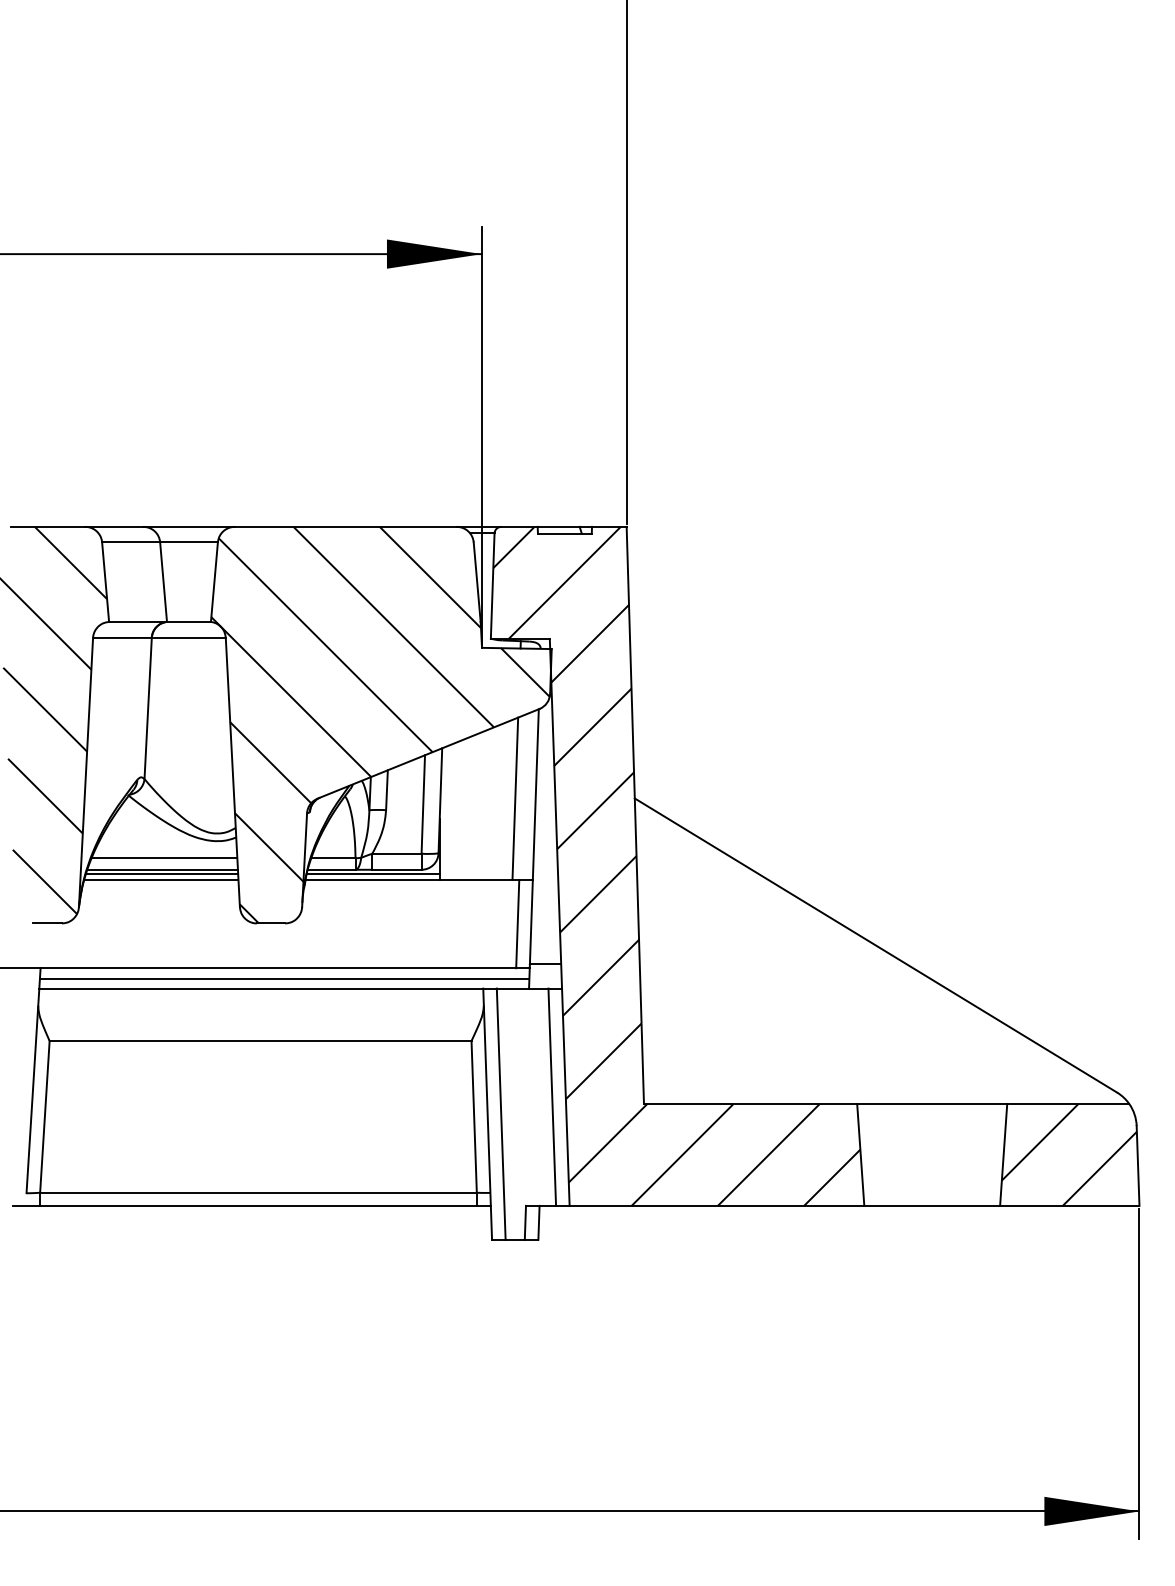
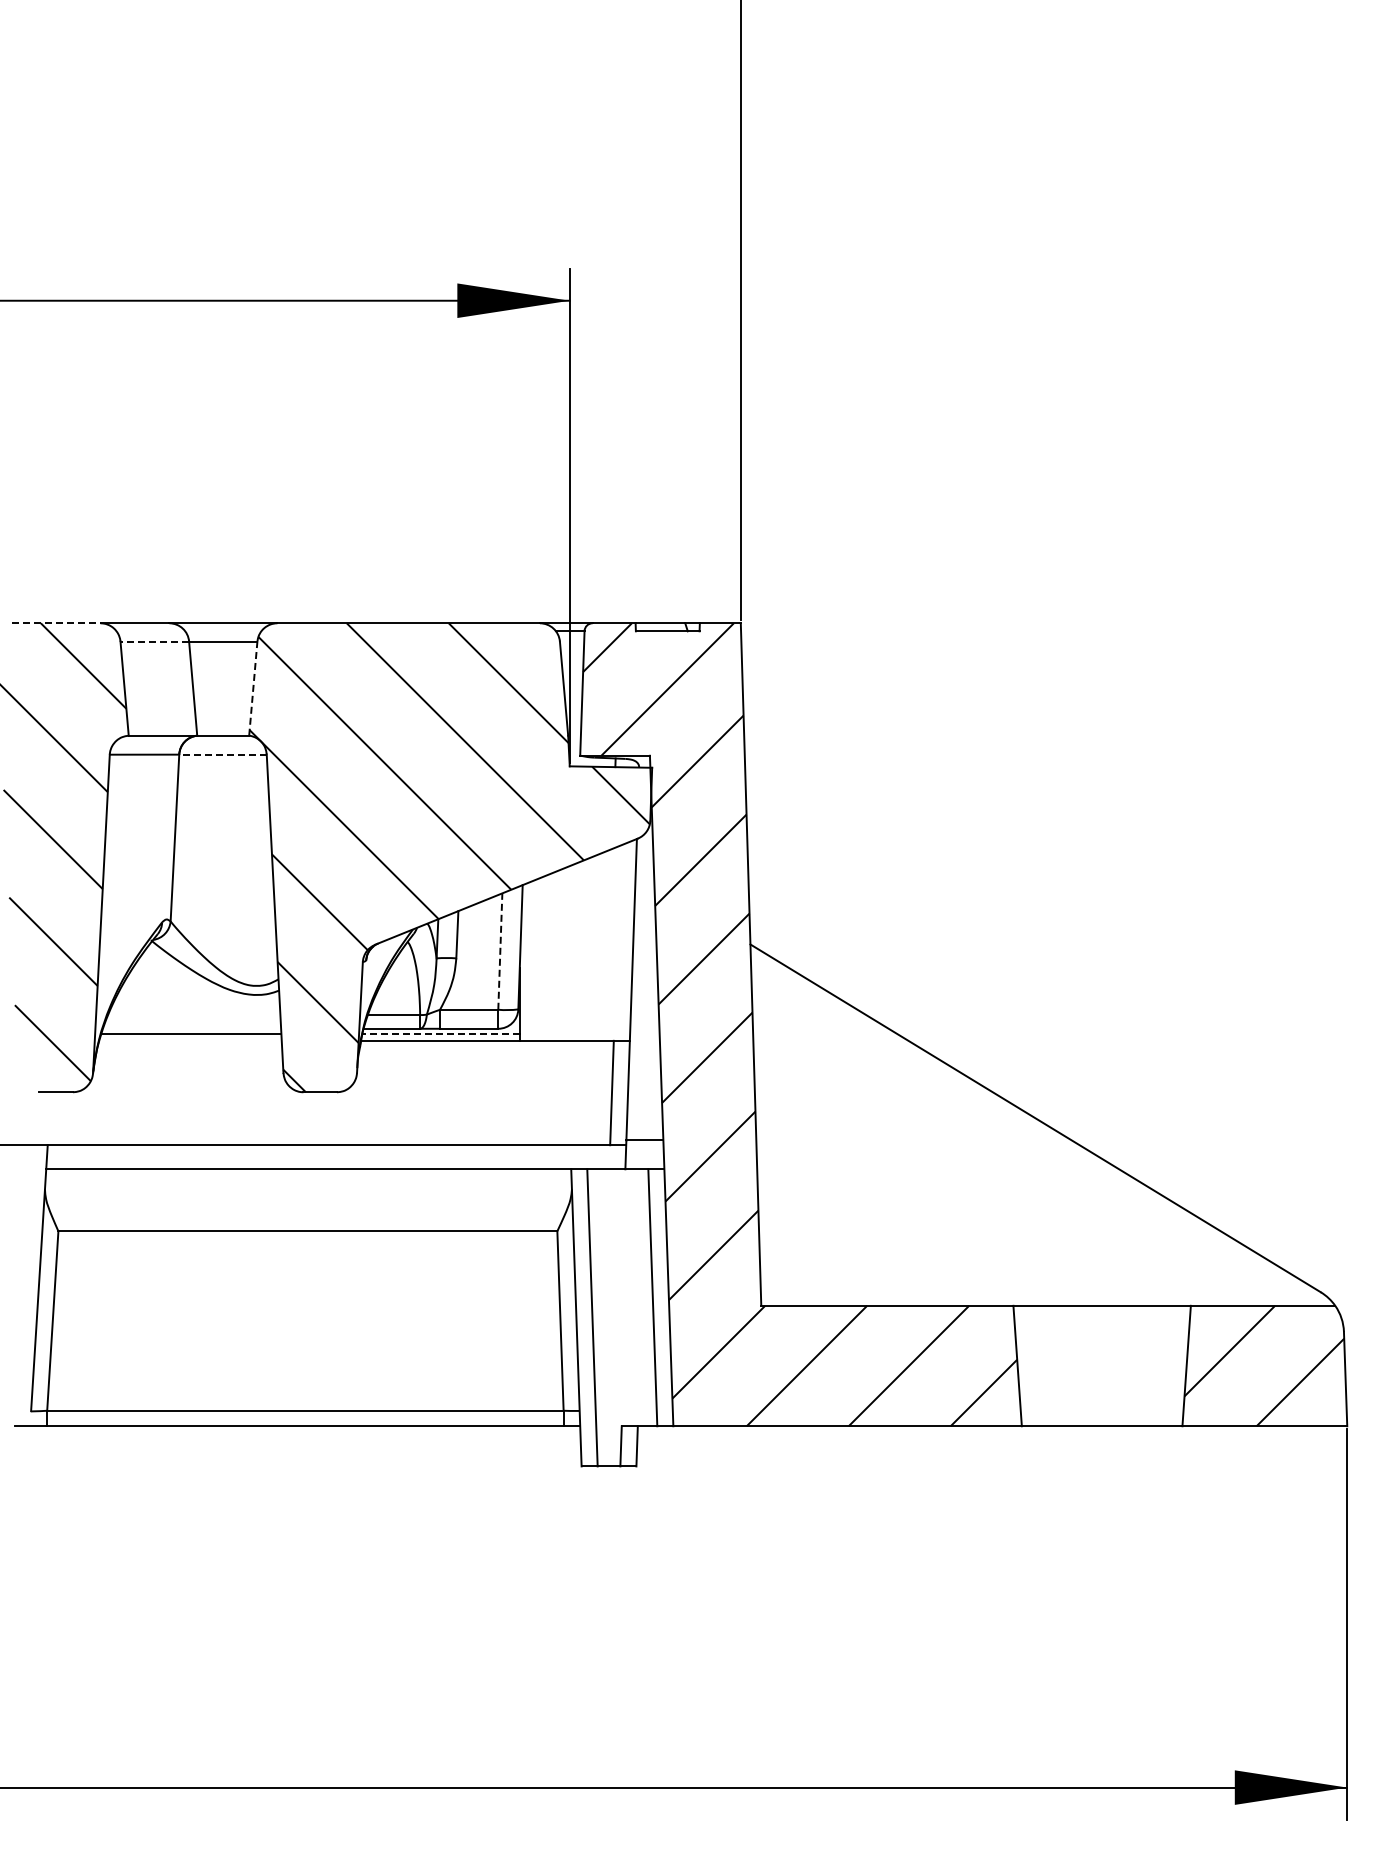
line: (48, 527) -> (56, 623), solid -> dashed
line: (130, 542) -> (154, 641), solid -> dashed
line: (214, 582) -> (253, 688), solid -> dashed
line: (189, 637) -> (223, 754), solid -> dashed
line: (514, 798) -> (608, 944), removed
line: (423, 804) -> (500, 951), solid -> dashed
line: (164, 858) -> (194, 1015), removed
line: (163, 869) -> (192, 1028), removed
line: (373, 874) -> (441, 1034), solid -> dashed
line: (161, 879) -> (190, 1040), removed
line: (283, 978) -> (335, 1157), removed

